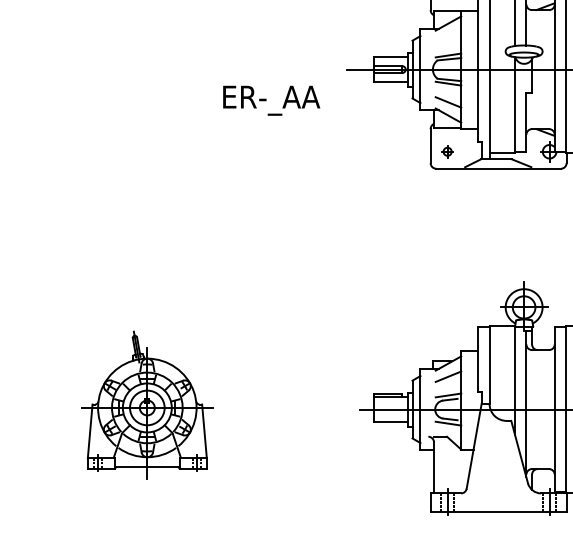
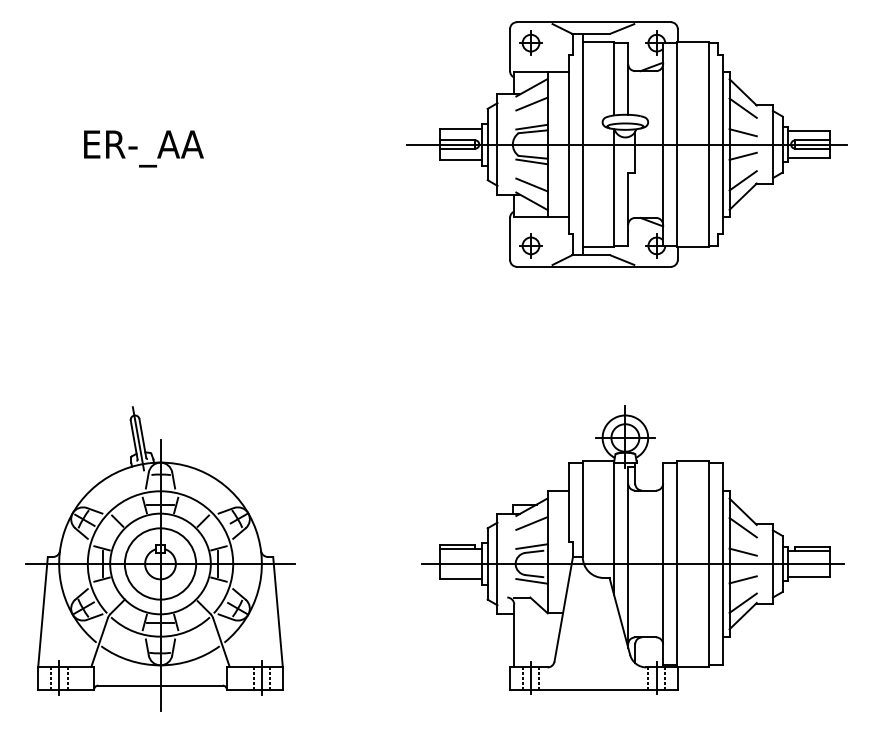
line: (448, 36) -> (531, 103), added
text: (271, 100) -> (143, 148), moved
part: (447, 151) -> (530, 245), size x1.67
part: (147, 405) -> (160, 558), size x1.67

